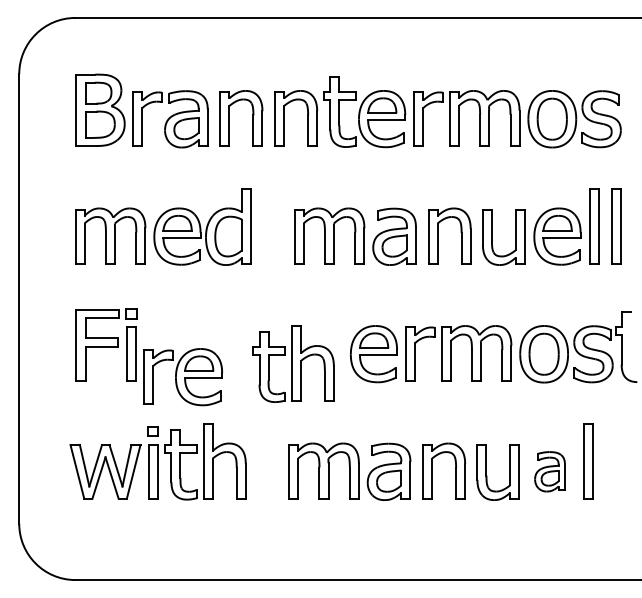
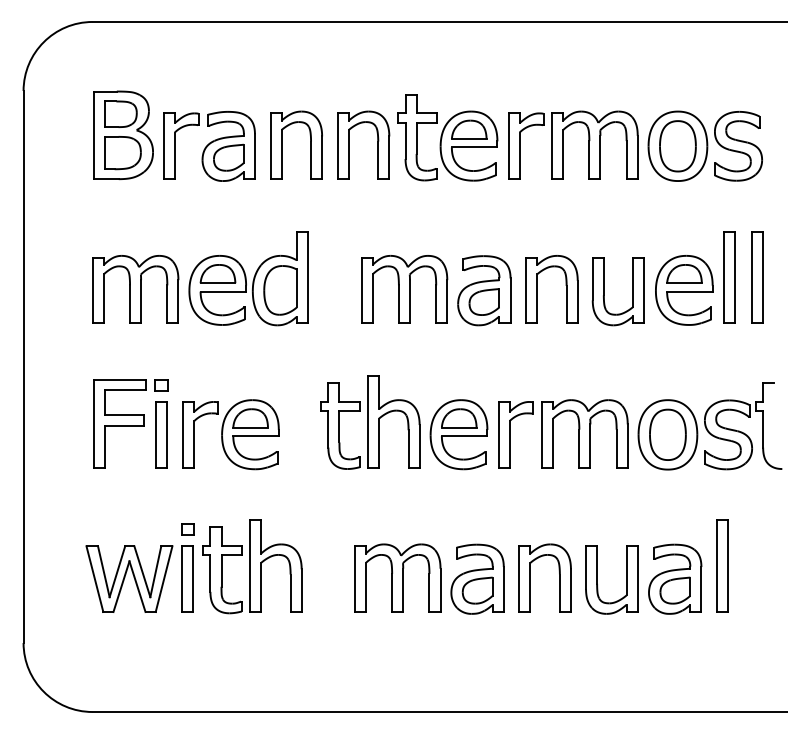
part: (293, 363) -> (370, 421), moved
part: (183, 377) -> (231, 435), moved
part: (549, 471) -> (674, 578), size x1.43

